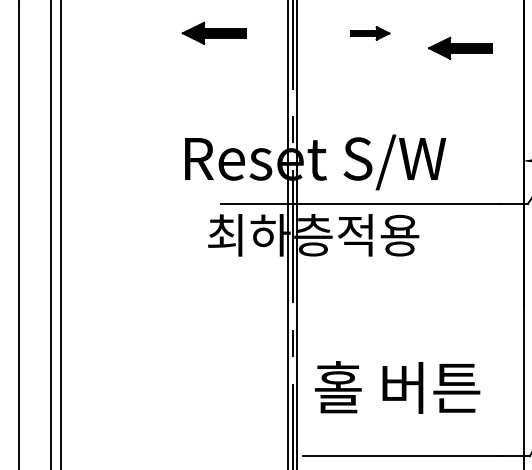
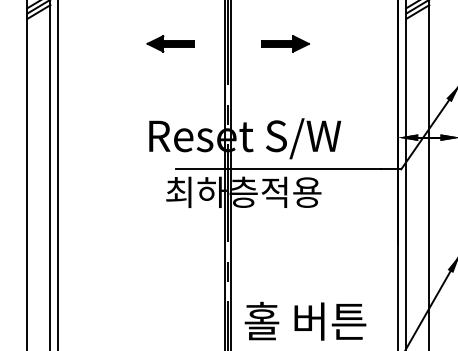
part: (370, 32) -> (285, 43), size x1.67
part: (460, 47) -> (351, 54), removed
text: (397, 386) -> (305, 320), moved

